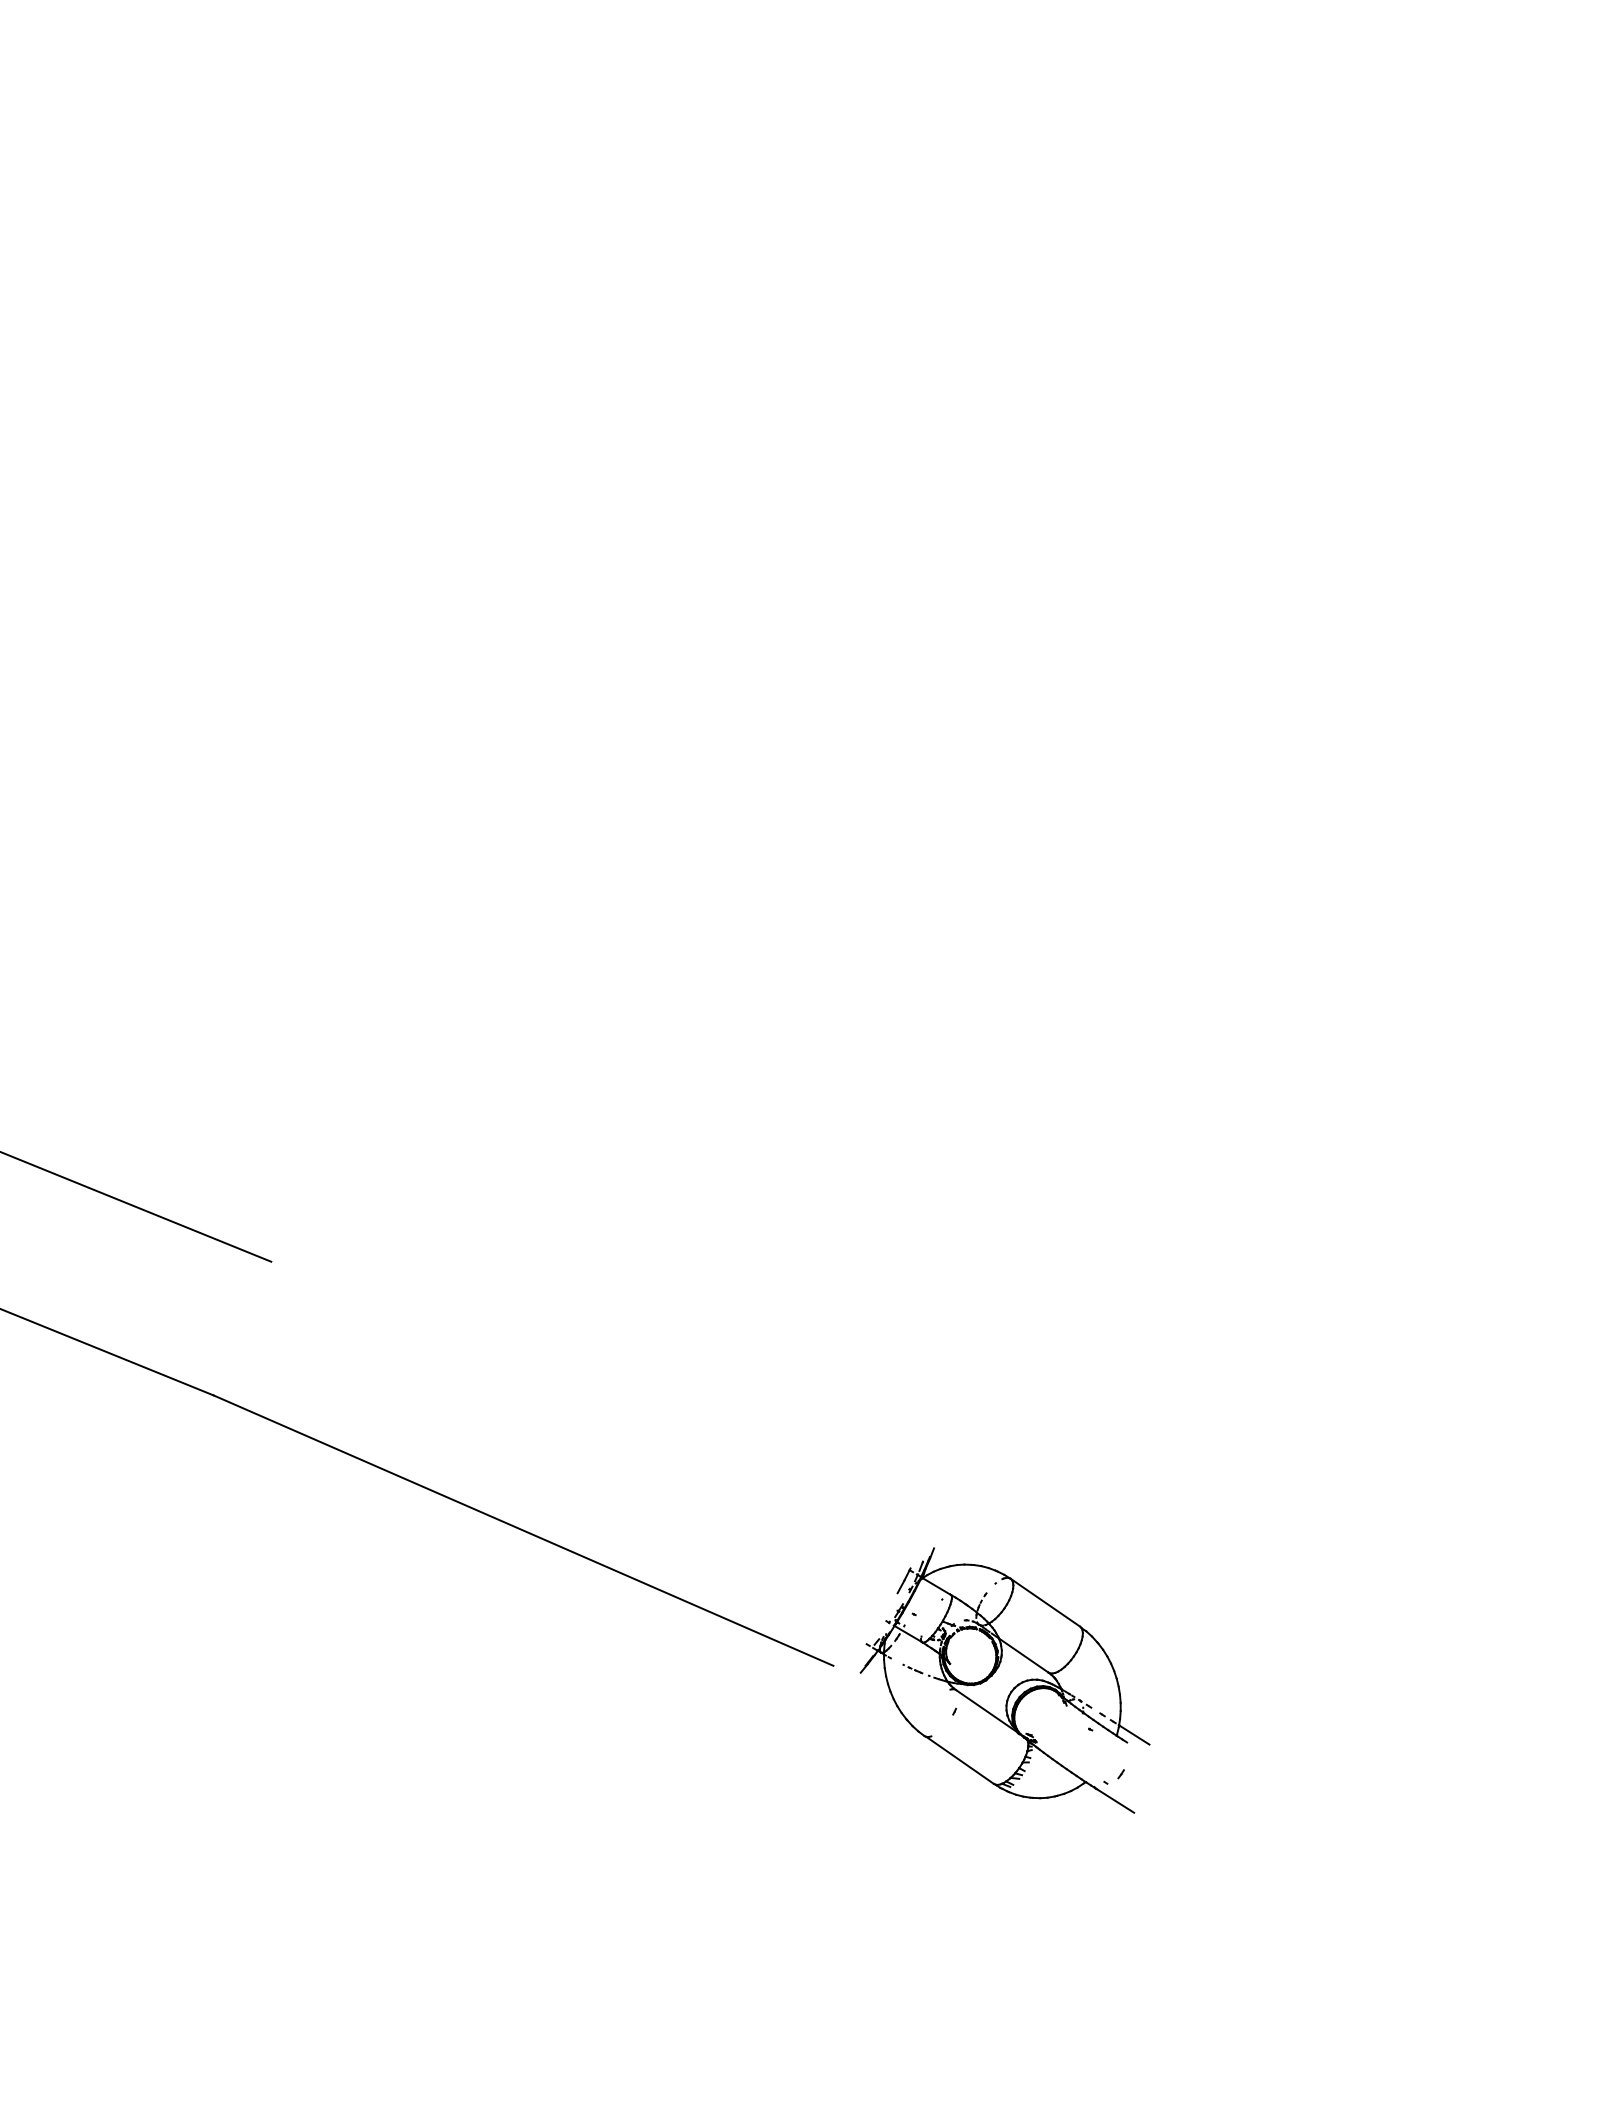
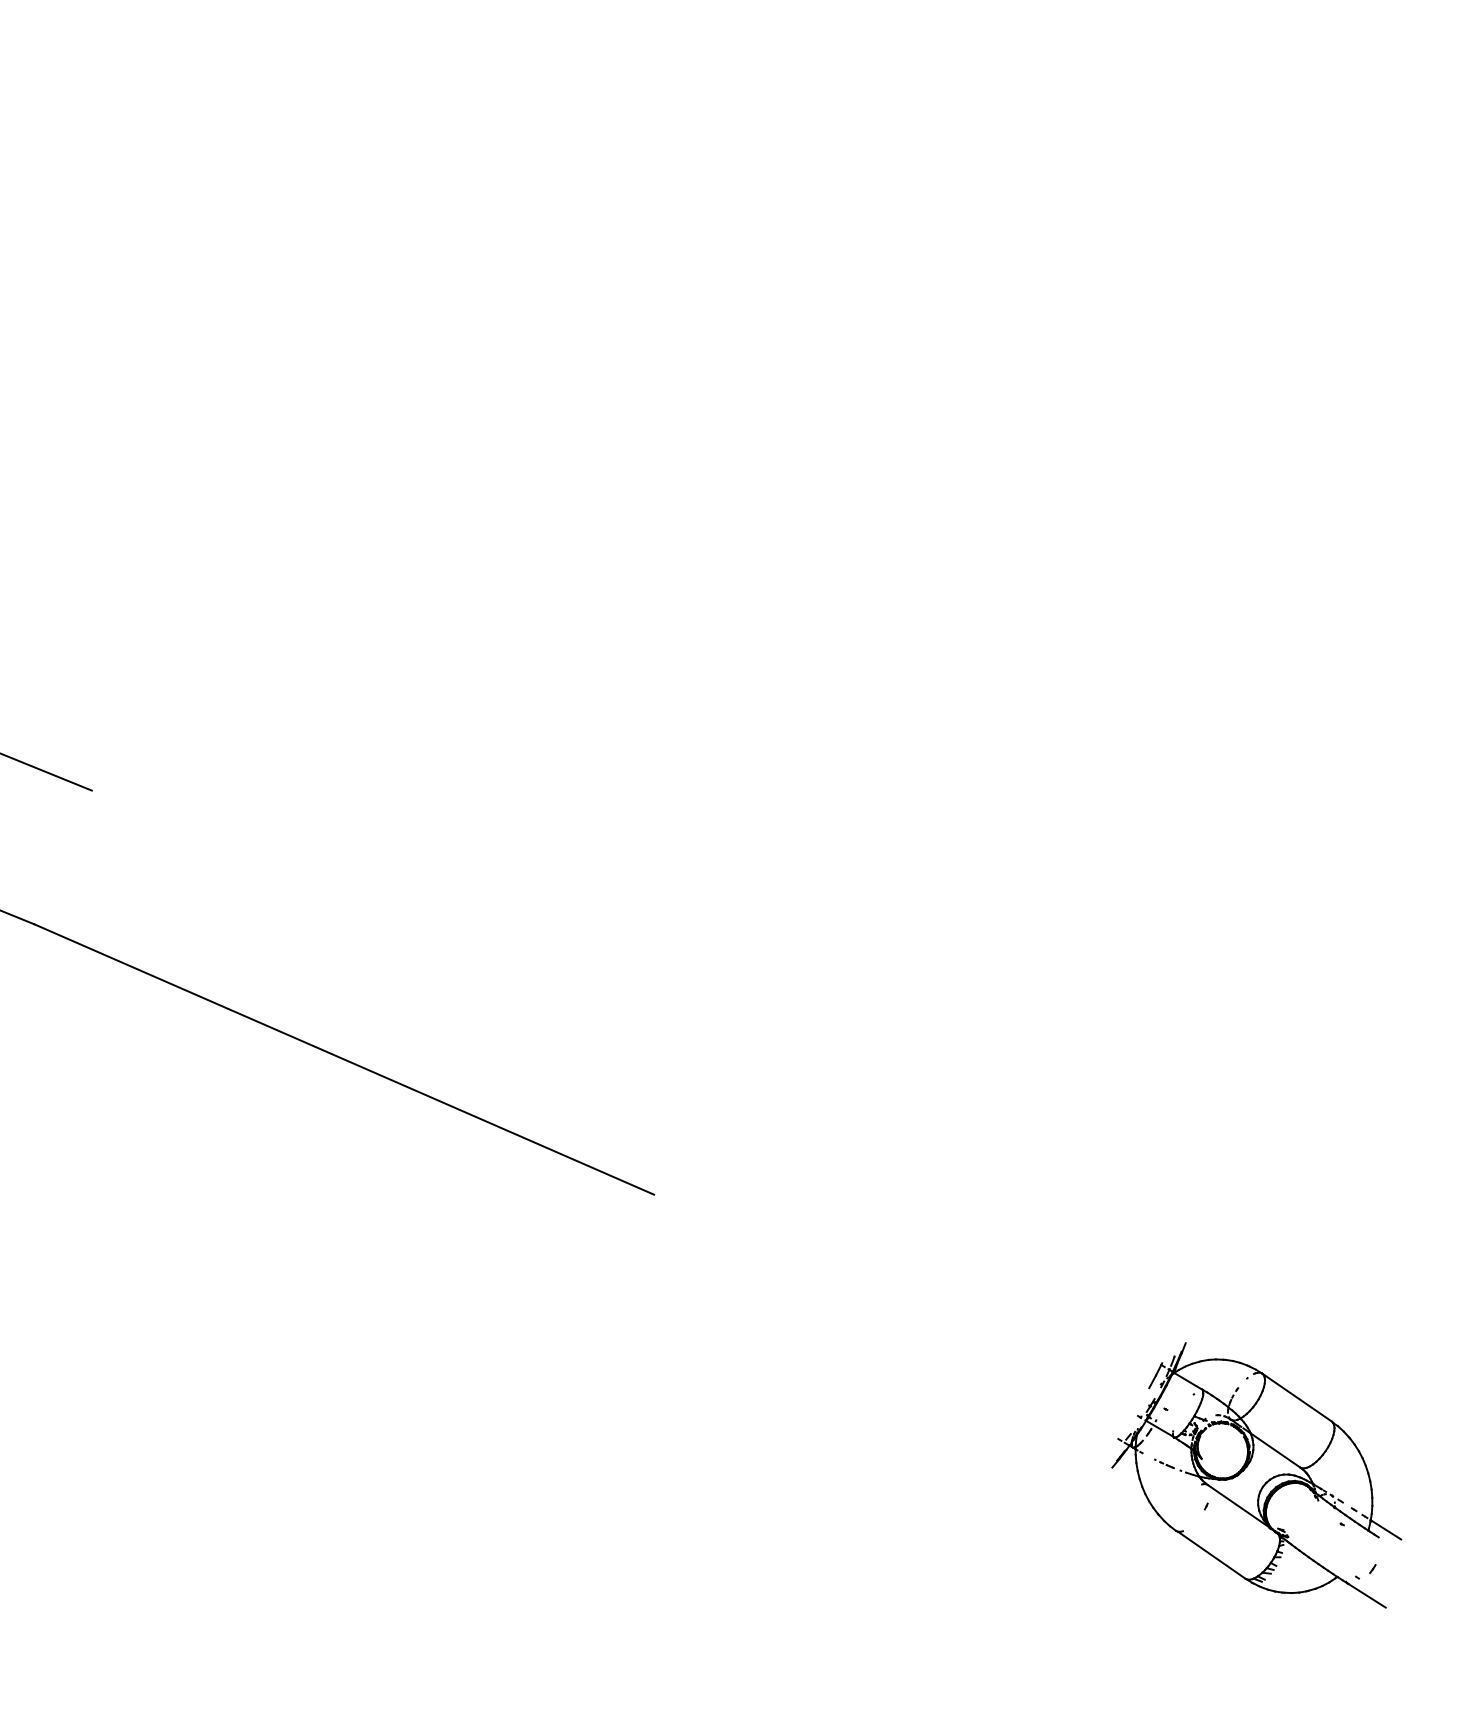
part: (1004, 1680) -> (1256, 1475), moved

